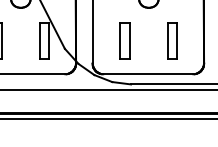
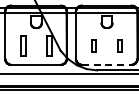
part: (124, 39) -> (93, 45), size x0.6
part: (171, 39) -> (119, 45), size x0.6
line: (147, 73) -> (106, 64), solid -> dashed

